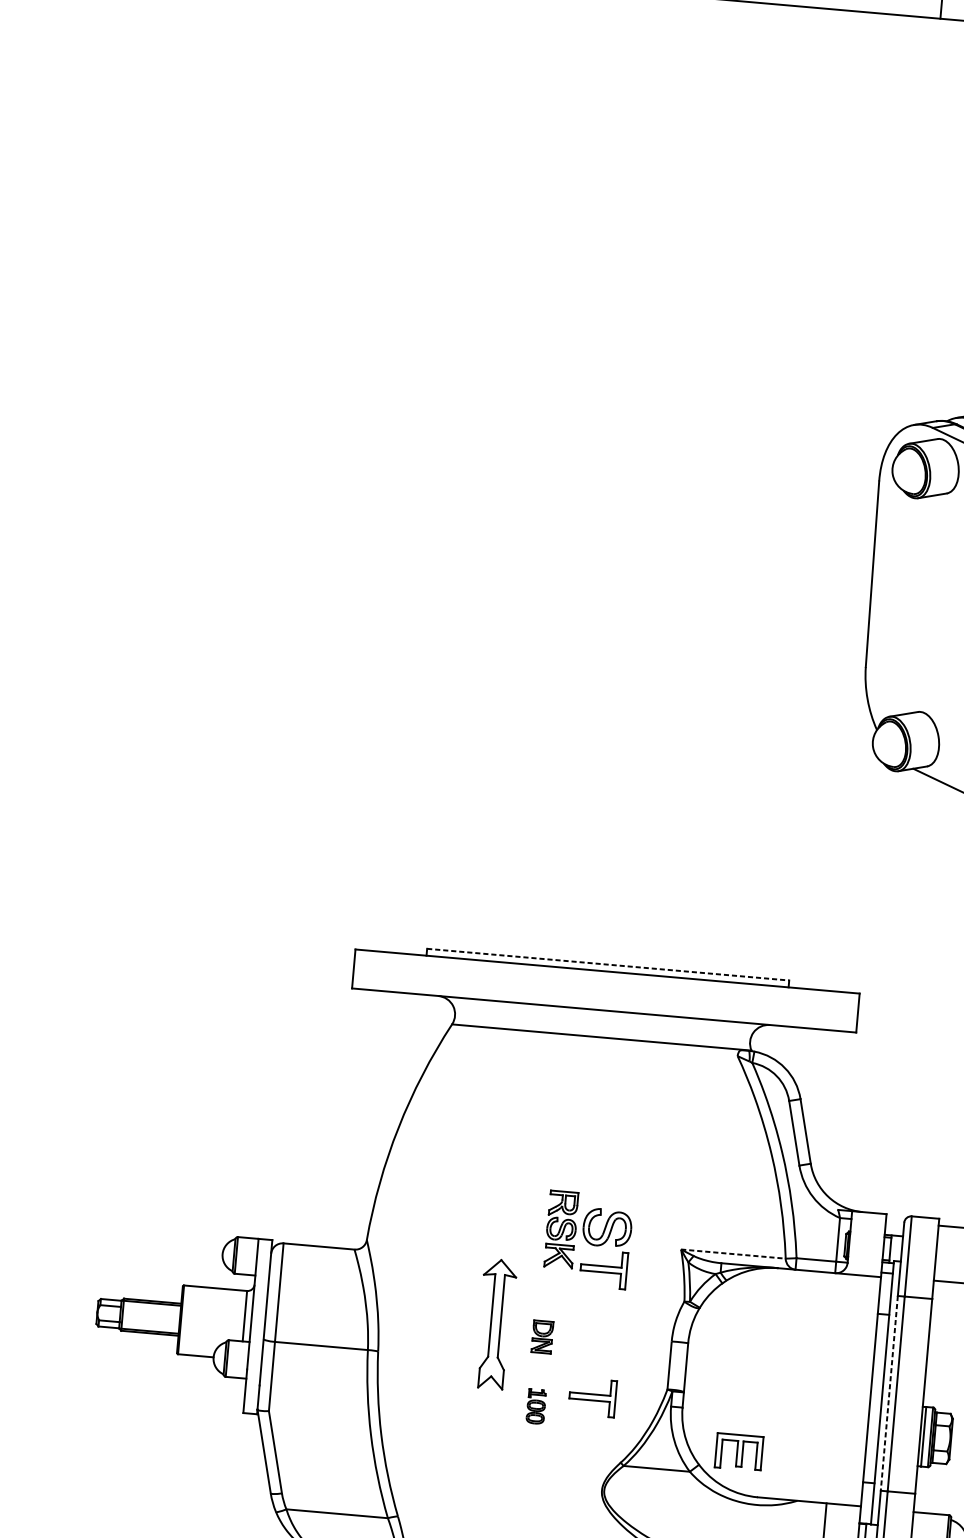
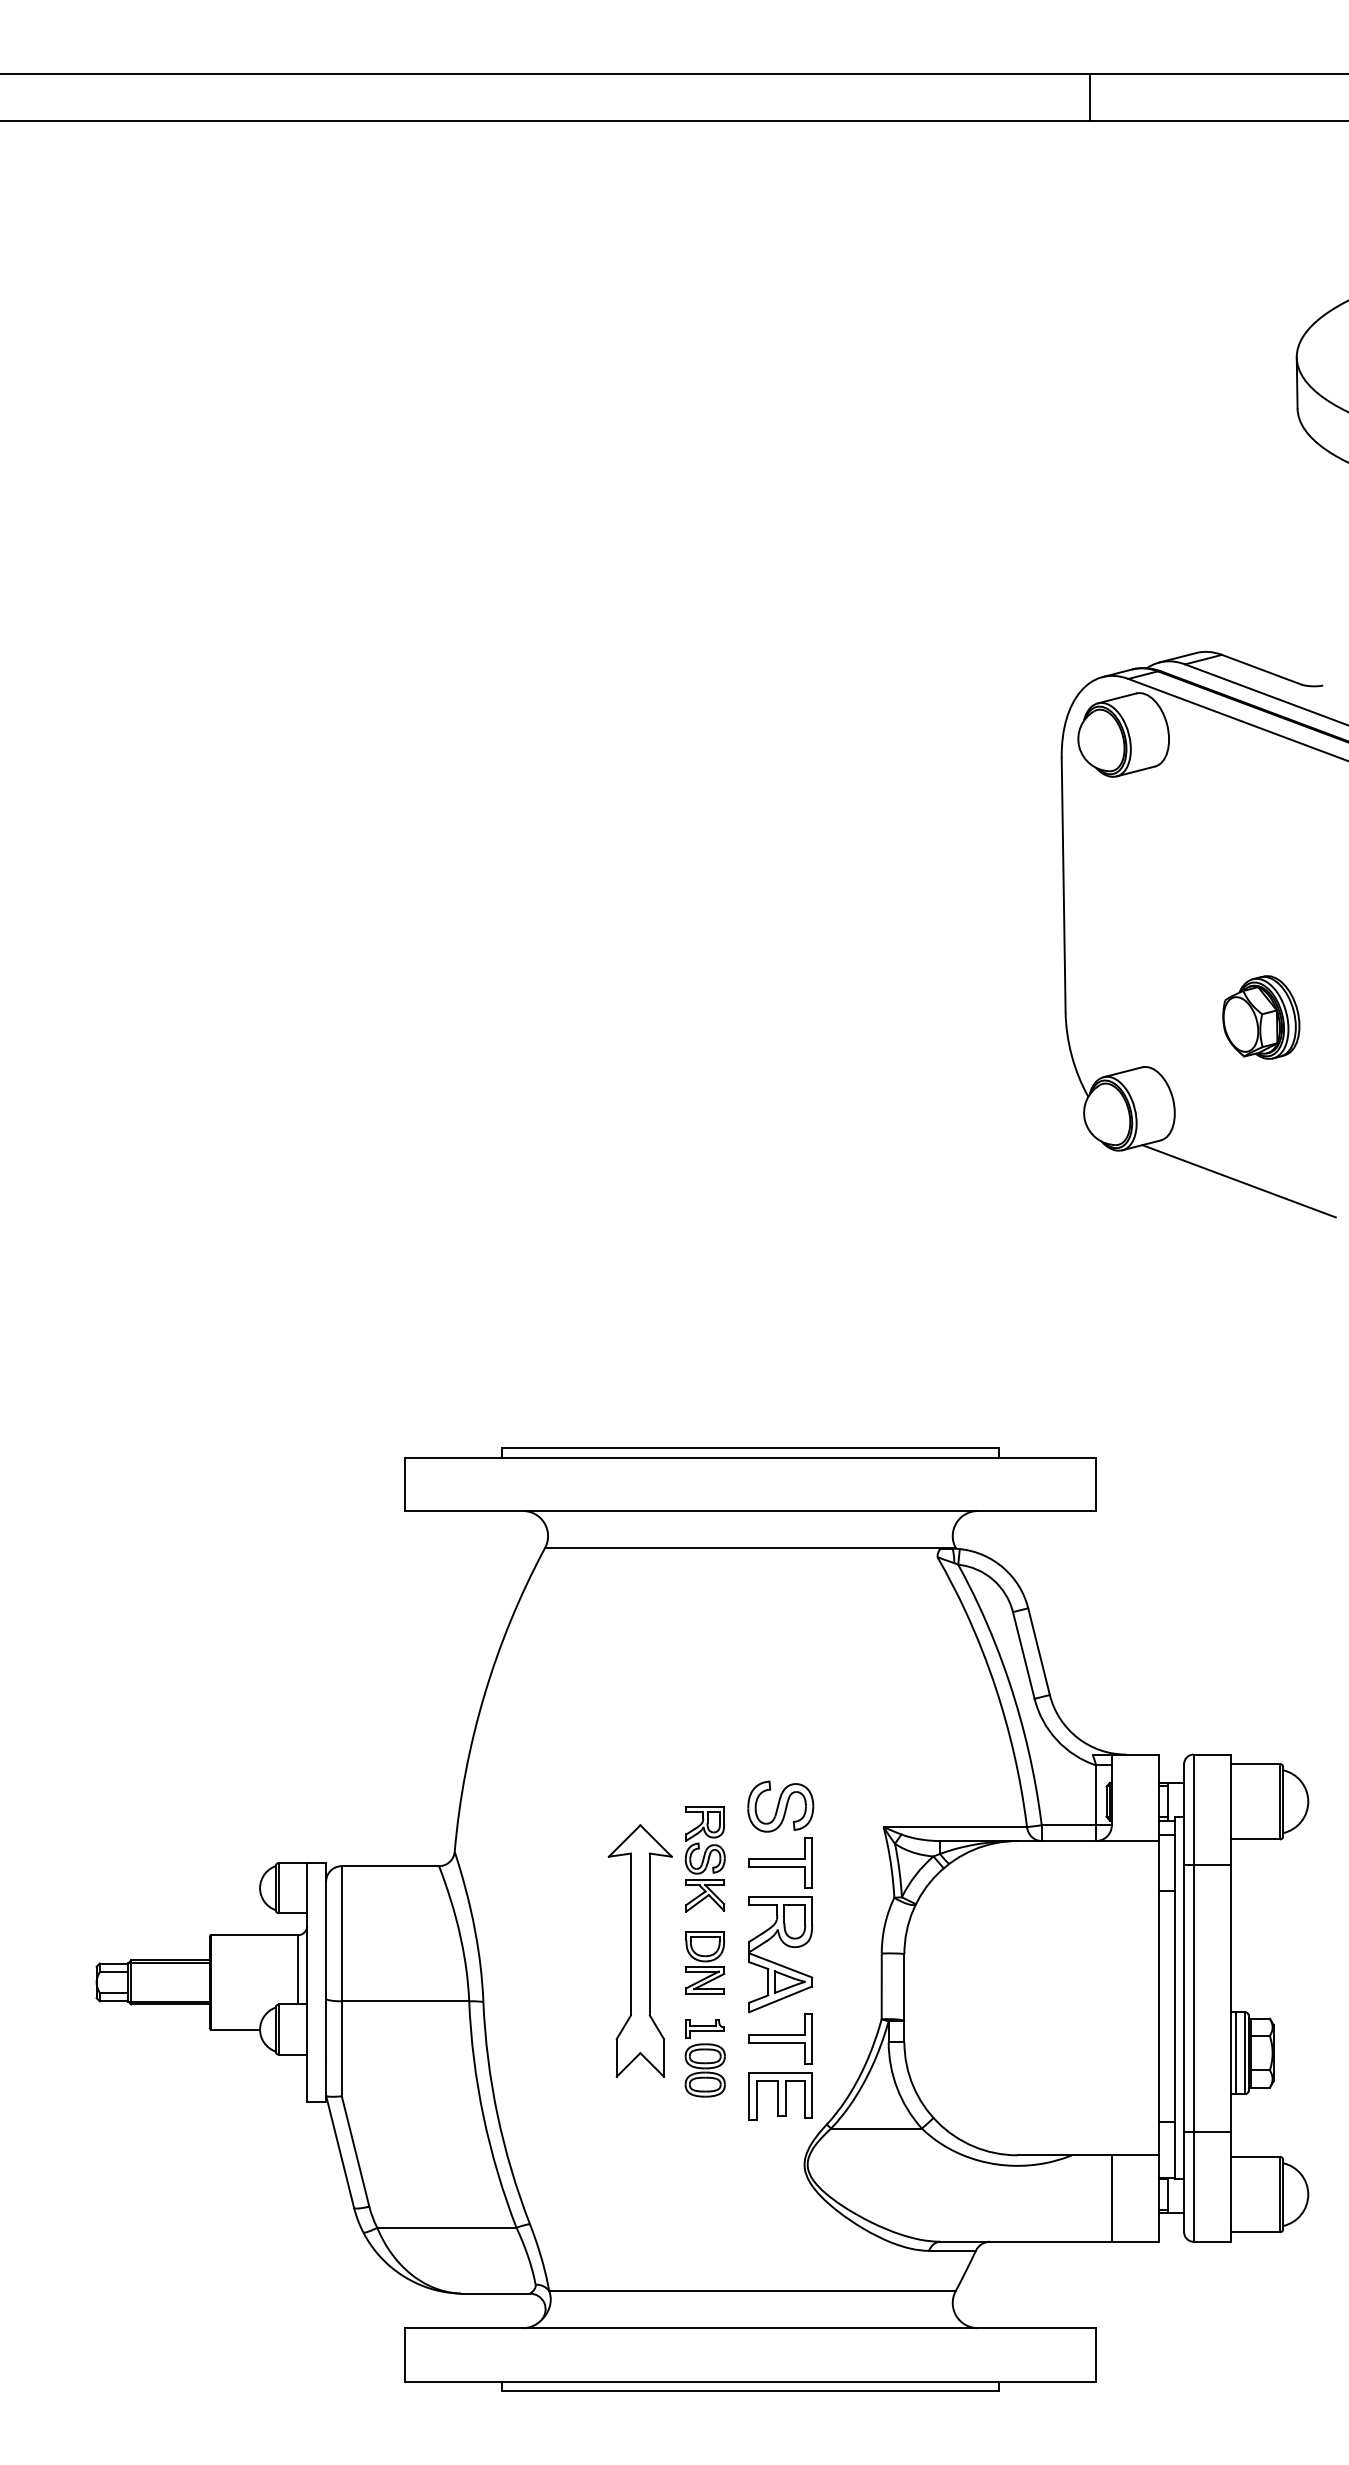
line: (608, 964) -> (750, 1448), dashed -> solid
part: (560, 1229) -> (704, 1859), moved
line: (733, 1254) -> (955, 1827), dashed -> solid
part: (495, 1323) -> (639, 1950), size x1.43
part: (542, 1336) -> (705, 1962), size x1.43
part: (594, 1341) -> (776, 1962), added
line: (889, 1393) -> (1184, 1998), dashed -> solid
part: (535, 1406) -> (704, 2058), size x1.67
part: (738, 1452) -> (780, 2096), moved

